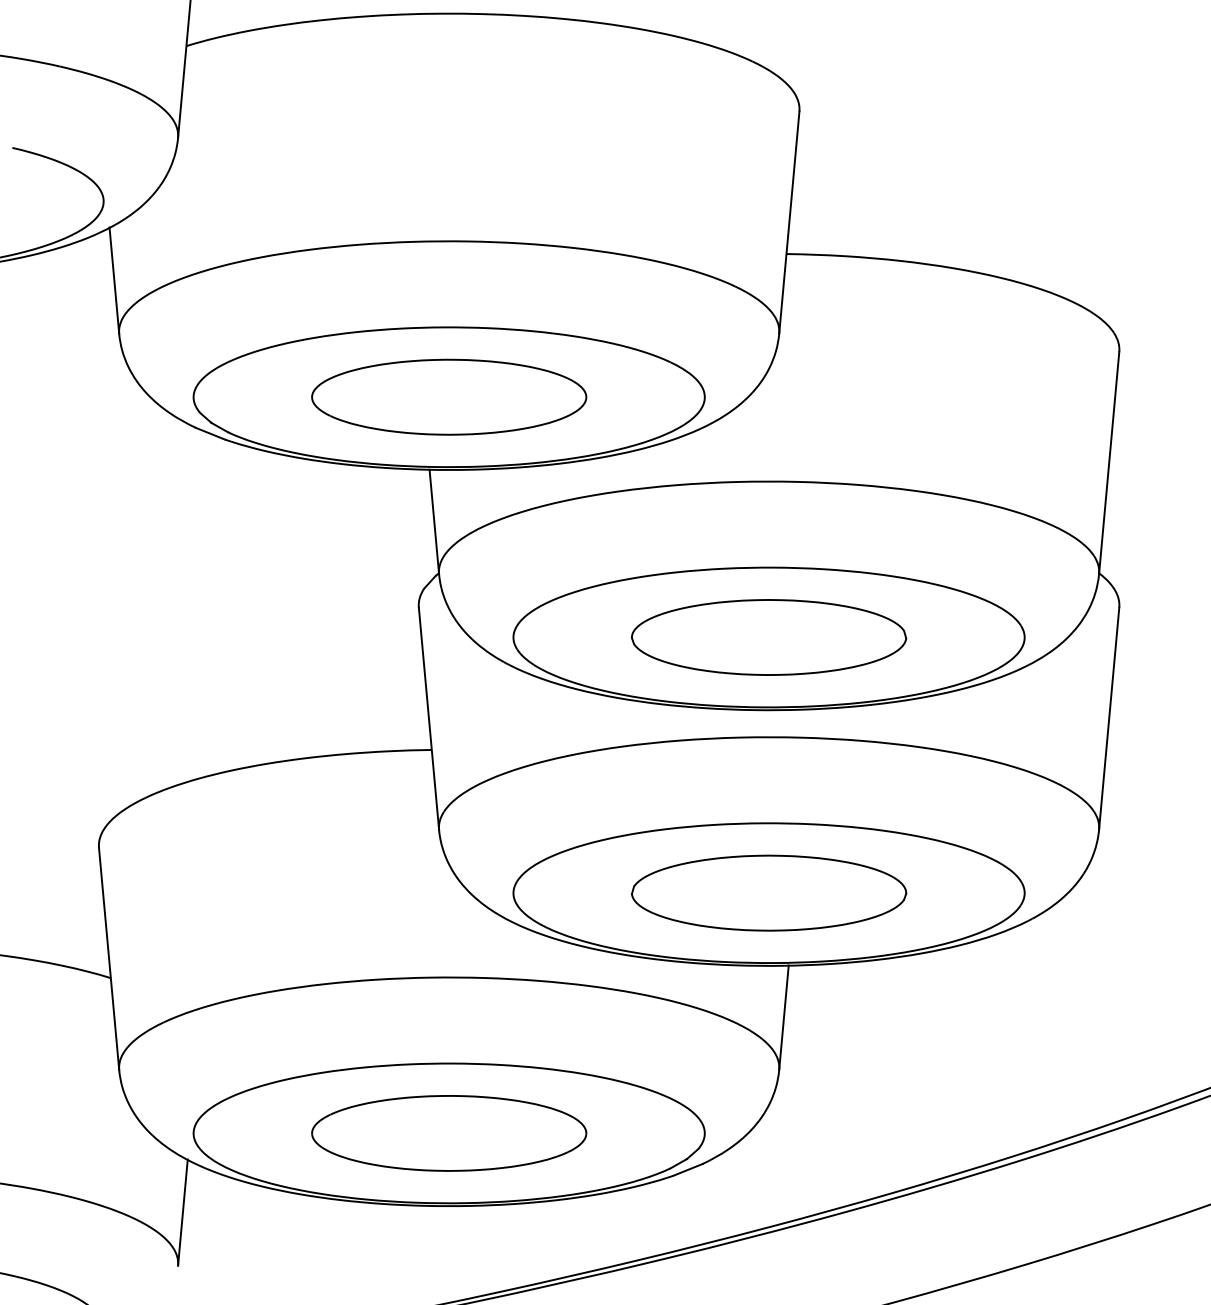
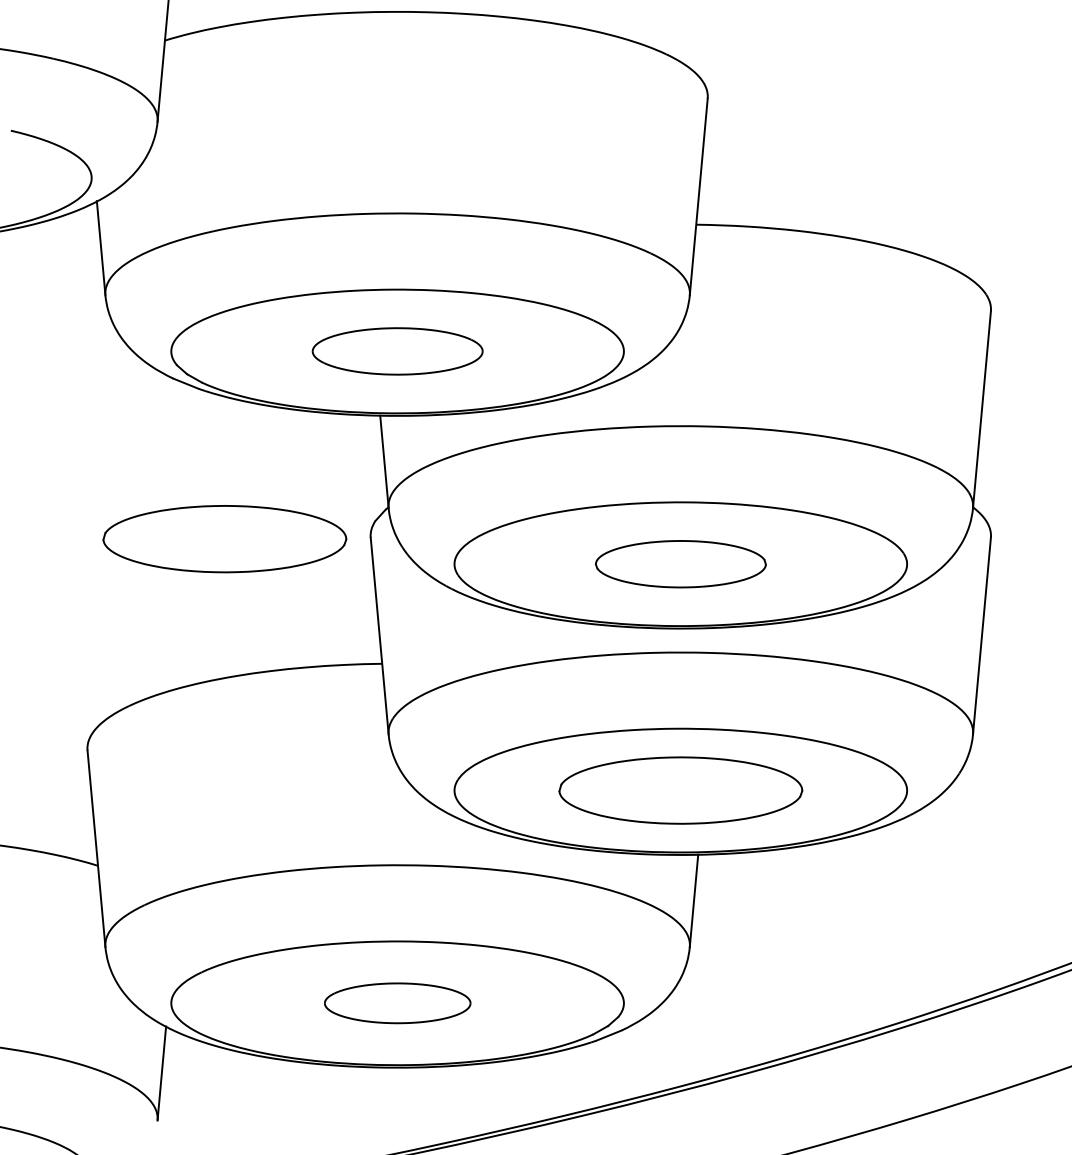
part: (449, 396) -> (397, 350), size x0.7
part: (254, 608) -> (225, 538), added
part: (769, 637) -> (681, 564), size x0.7
part: (449, 1133) -> (397, 1003), size x0.6

